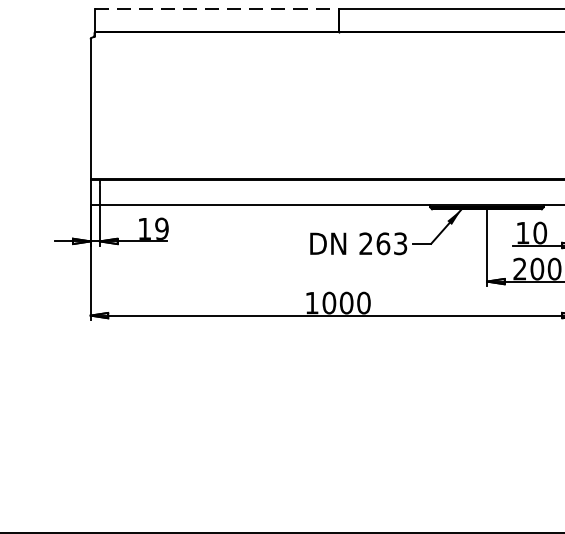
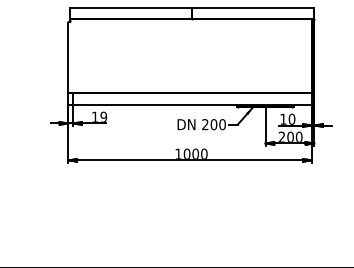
line: (217, 8) -> (131, 7), dashed -> solid
text: (390, 243) -> (217, 124), 263 -> 200

